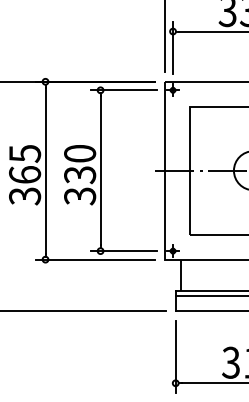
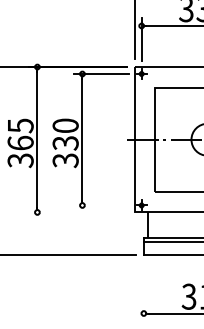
line: (123, 251) -> (101, 205), removed
line: (94, 259) -> (77, 212), removed
line: (175, 357) -> (143, 292), removed

